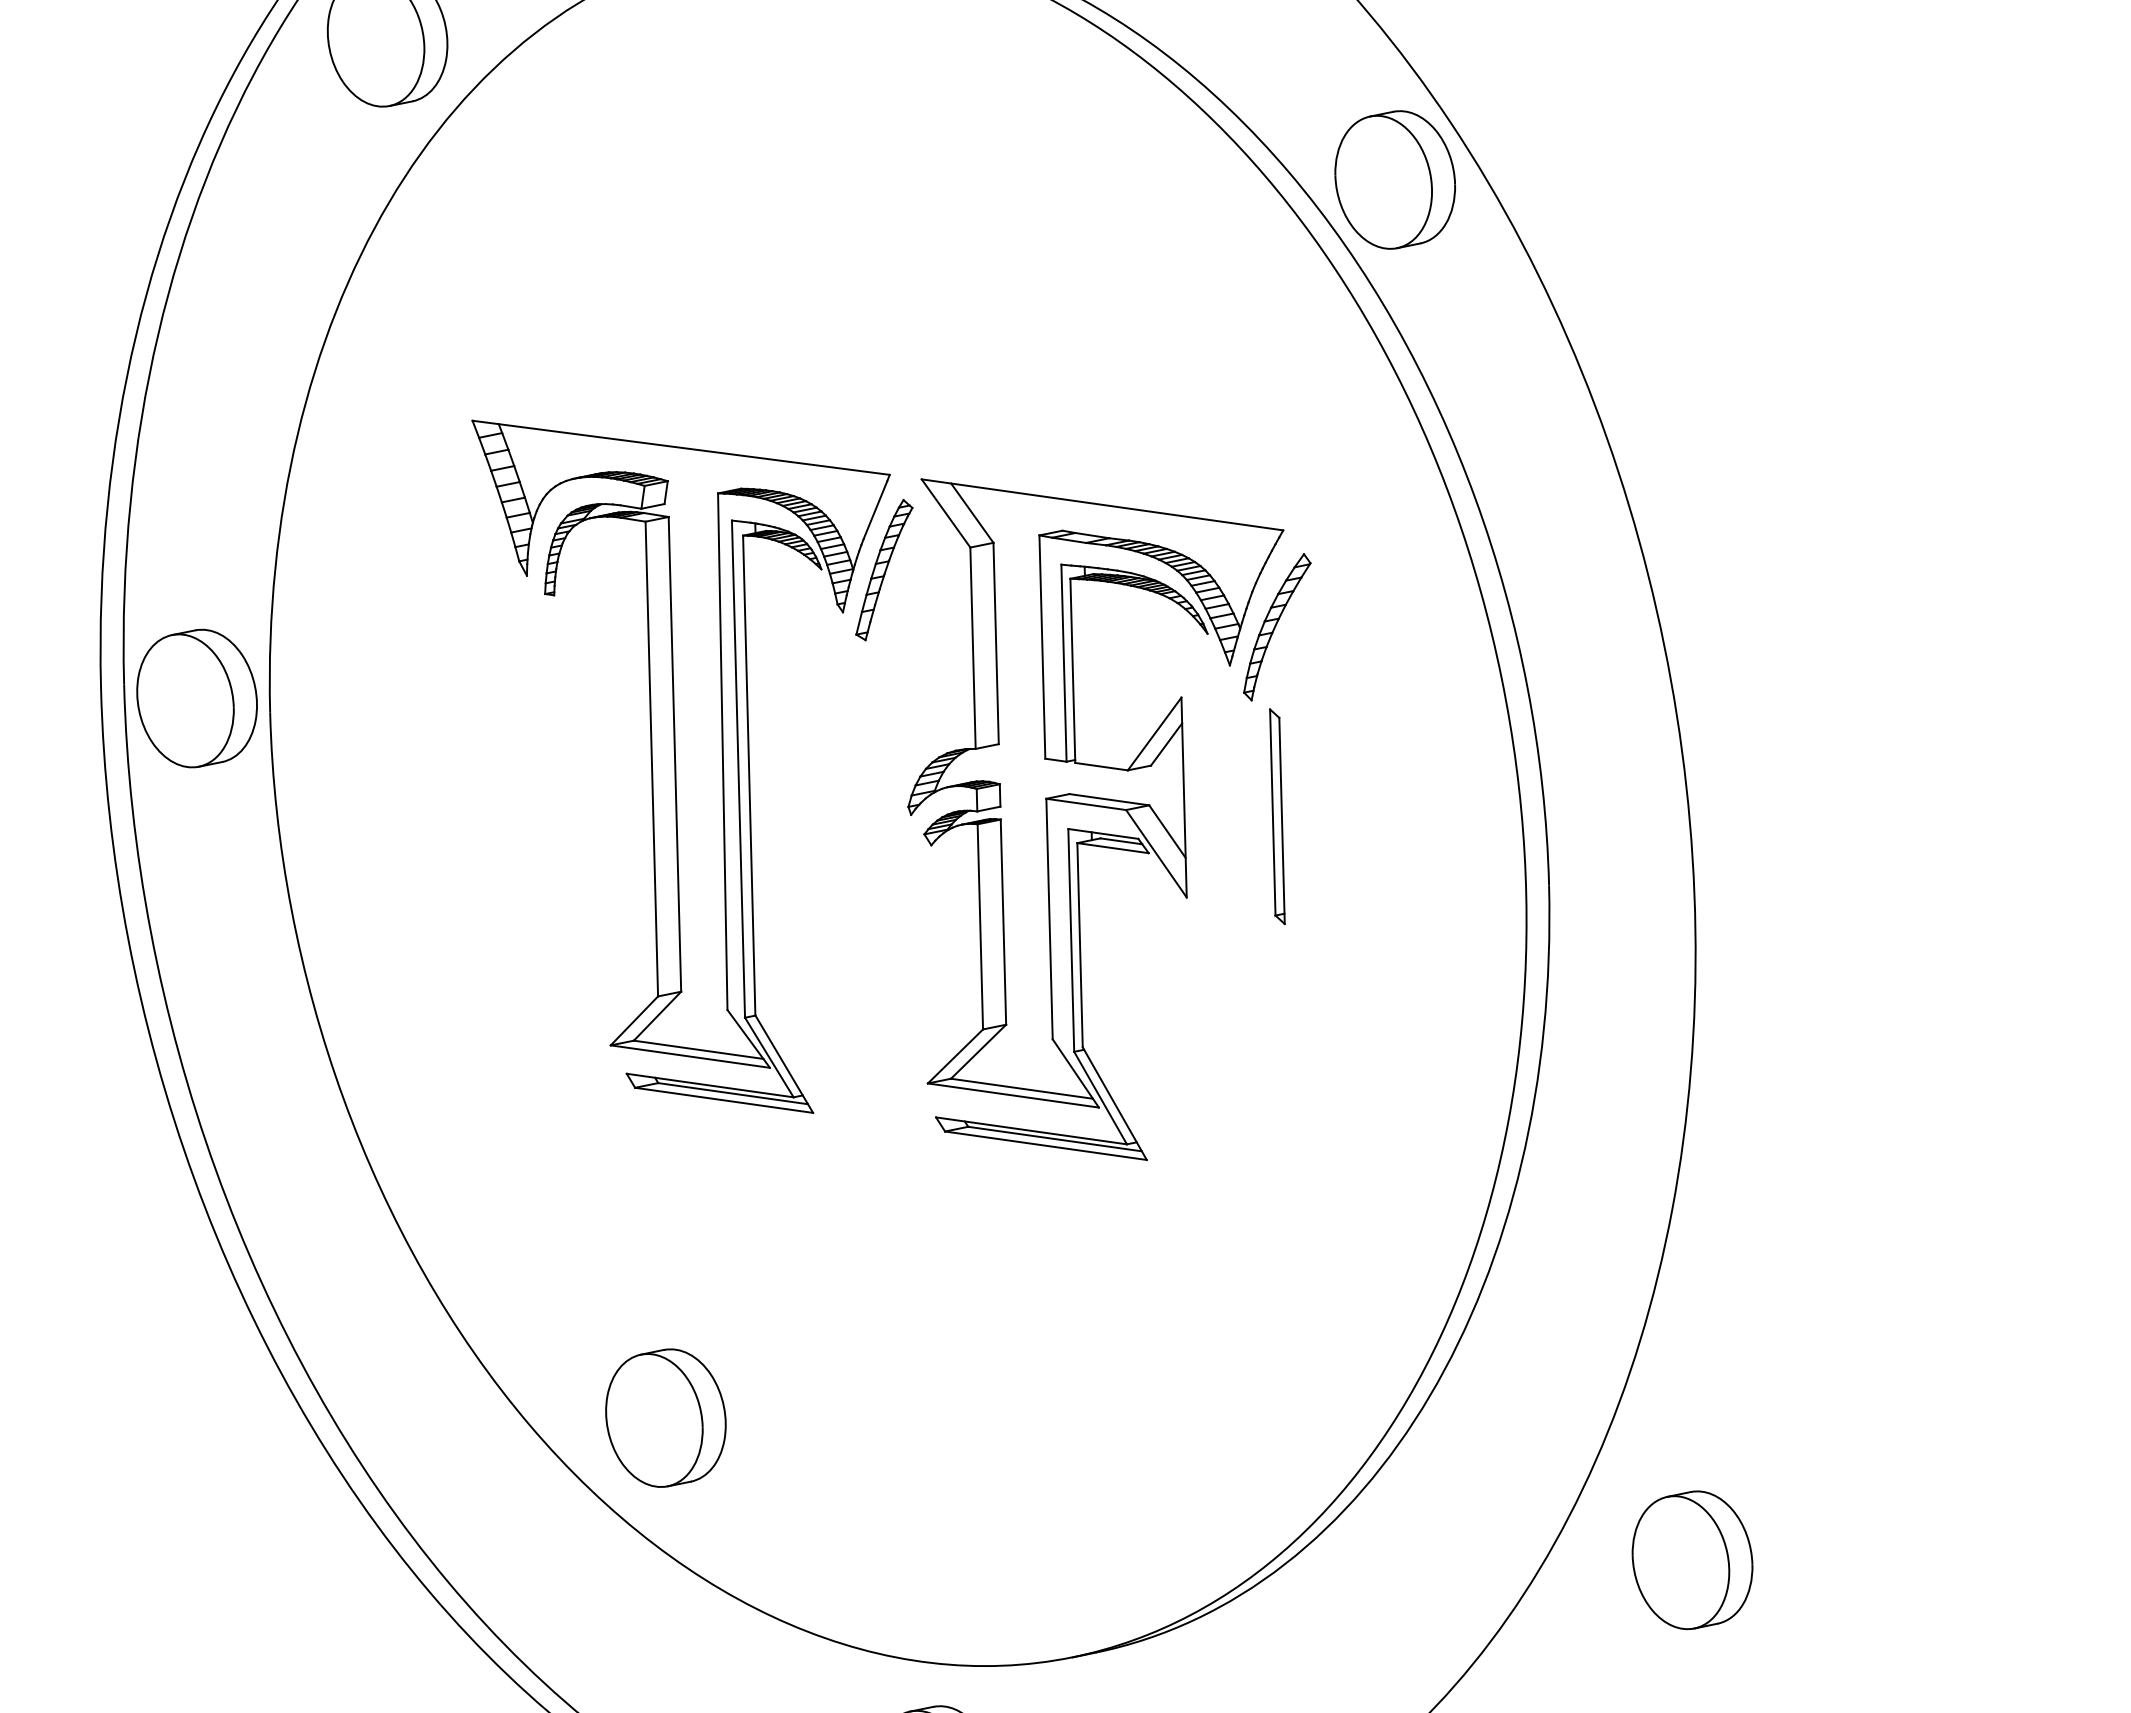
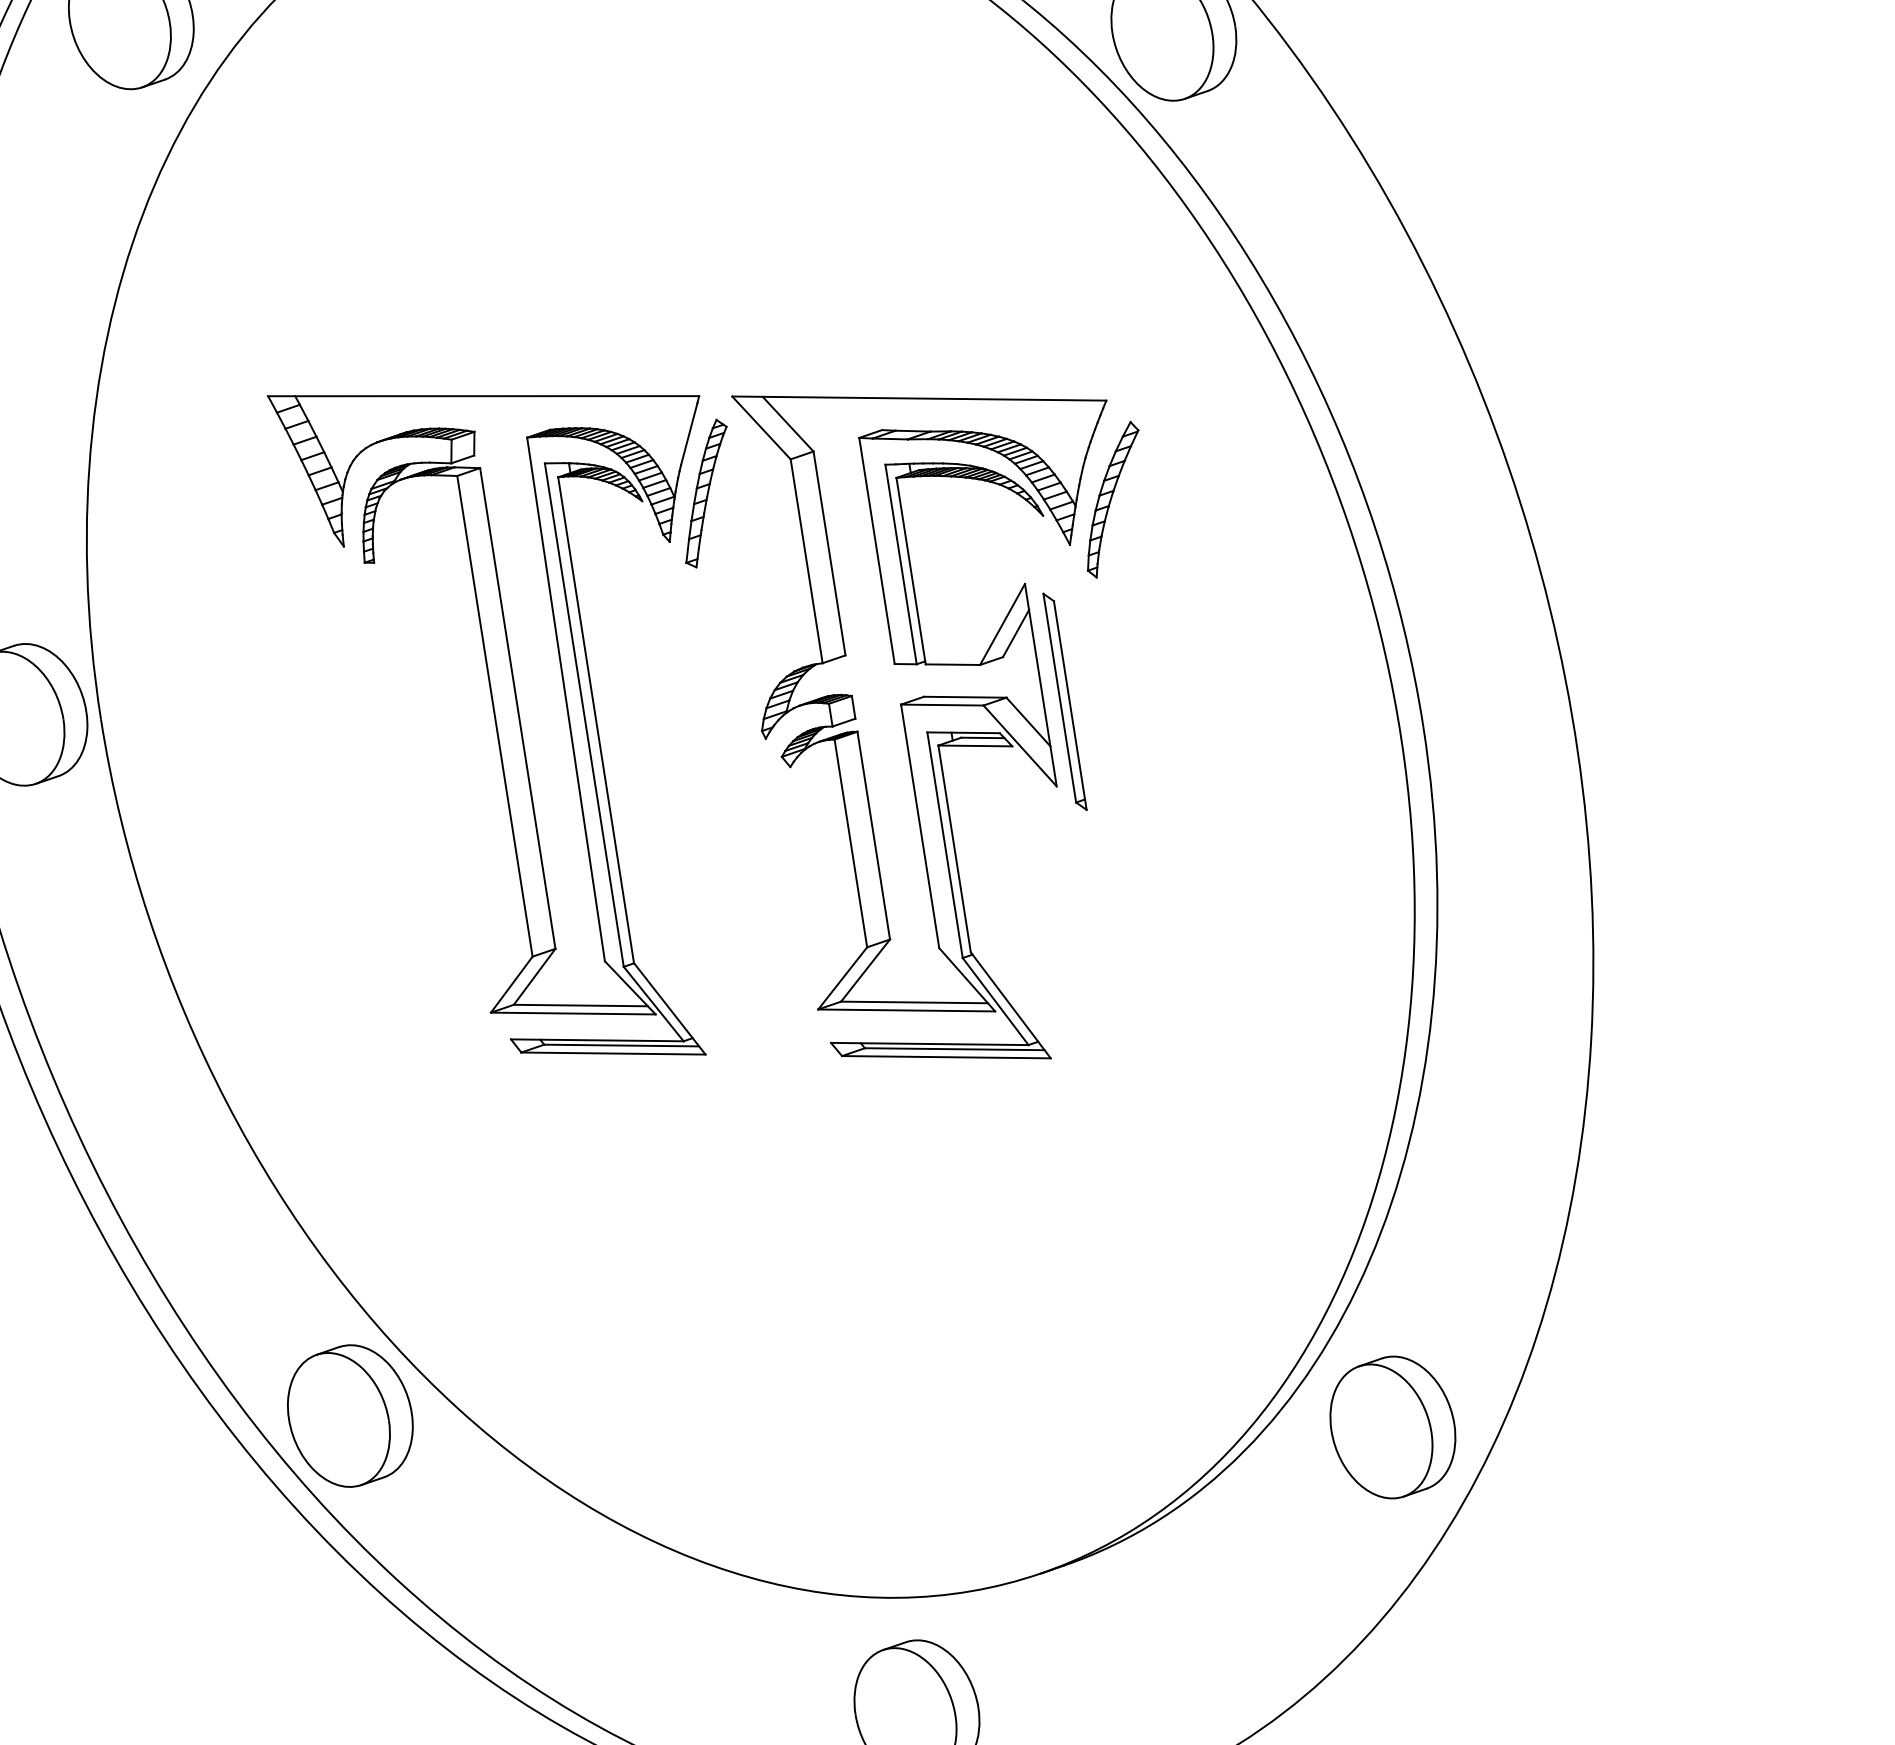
part: (1277, 816) -> (1065, 701), moved
part: (665, 1417) -> (349, 1415), moved
part: (1692, 1560) -> (1392, 1427), moved

